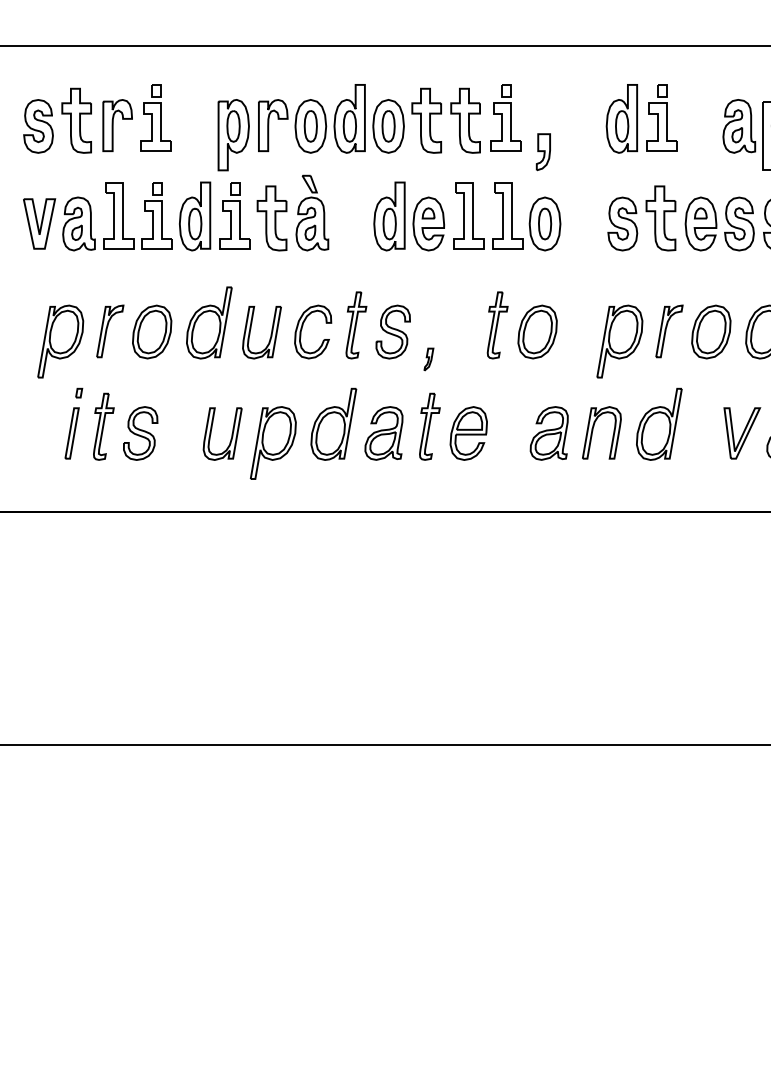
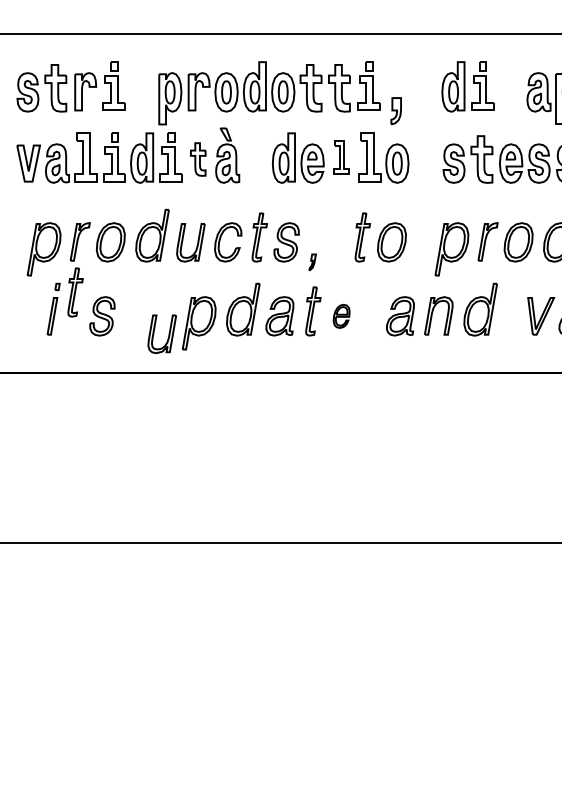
part: (468, 215) -> (341, 157), size x0.7
part: (271, 218) -> (197, 159), size x0.7
part: (103, 426) -> (75, 292), moved
part: (231, 433) -> (168, 333), moved
part: (468, 433) -> (341, 316), size x0.6

